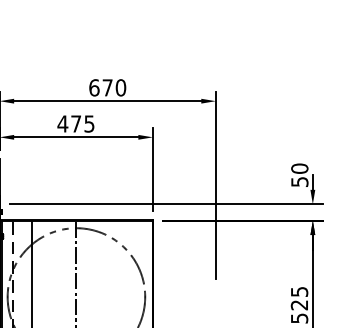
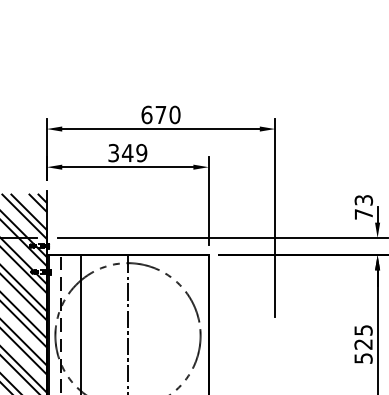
text: (75, 123) -> (127, 152), 475 -> 349
text: (299, 174) -> (363, 206), 50 -> 73

